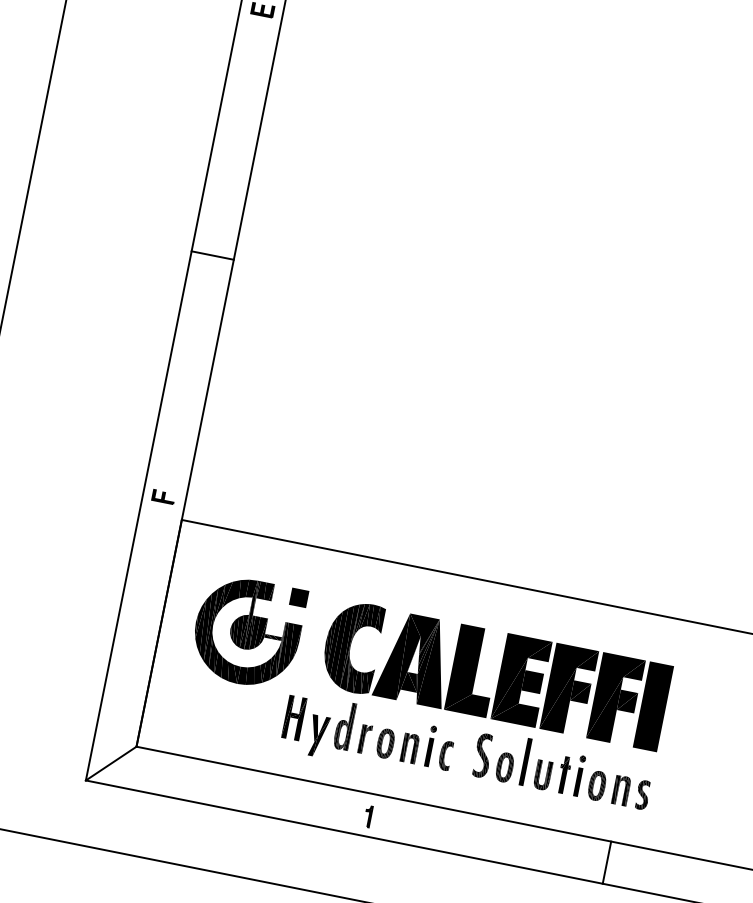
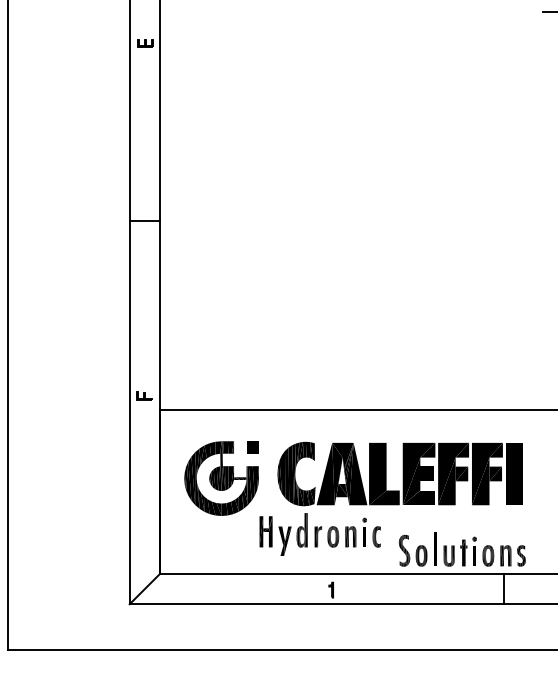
part: (561, 769) -> (461, 549), moved

